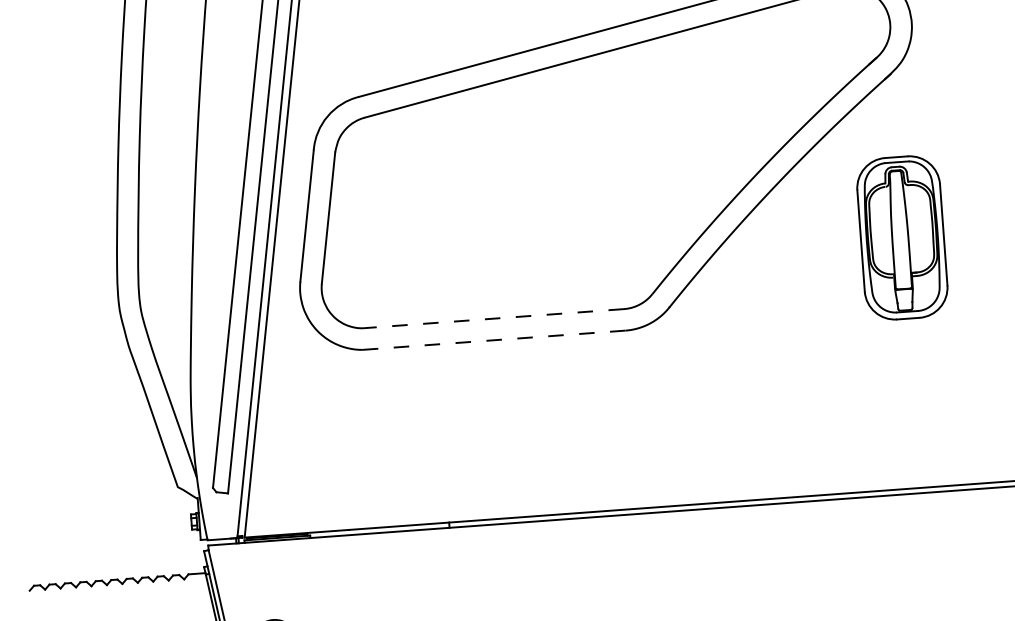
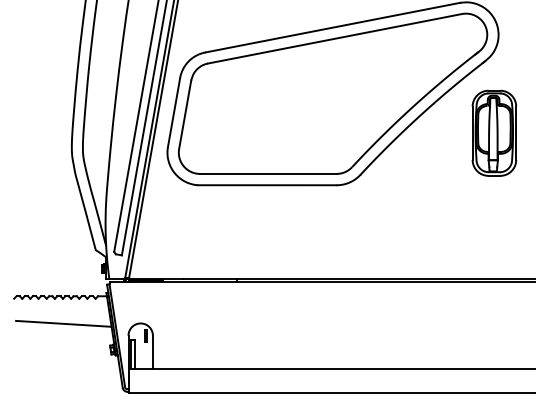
part: (902, 236) -> (494, 132), moved
line: (492, 317) -> (267, 173), dashed -> solid
line: (494, 340) -> (267, 185), dashed -> solid

